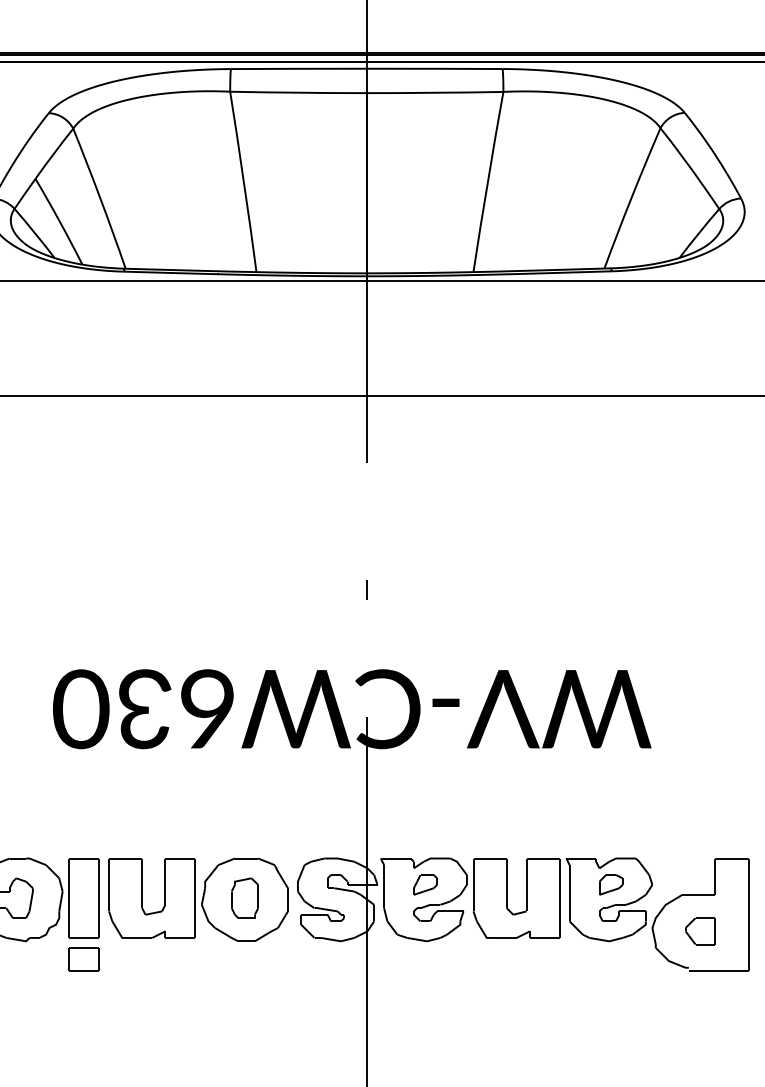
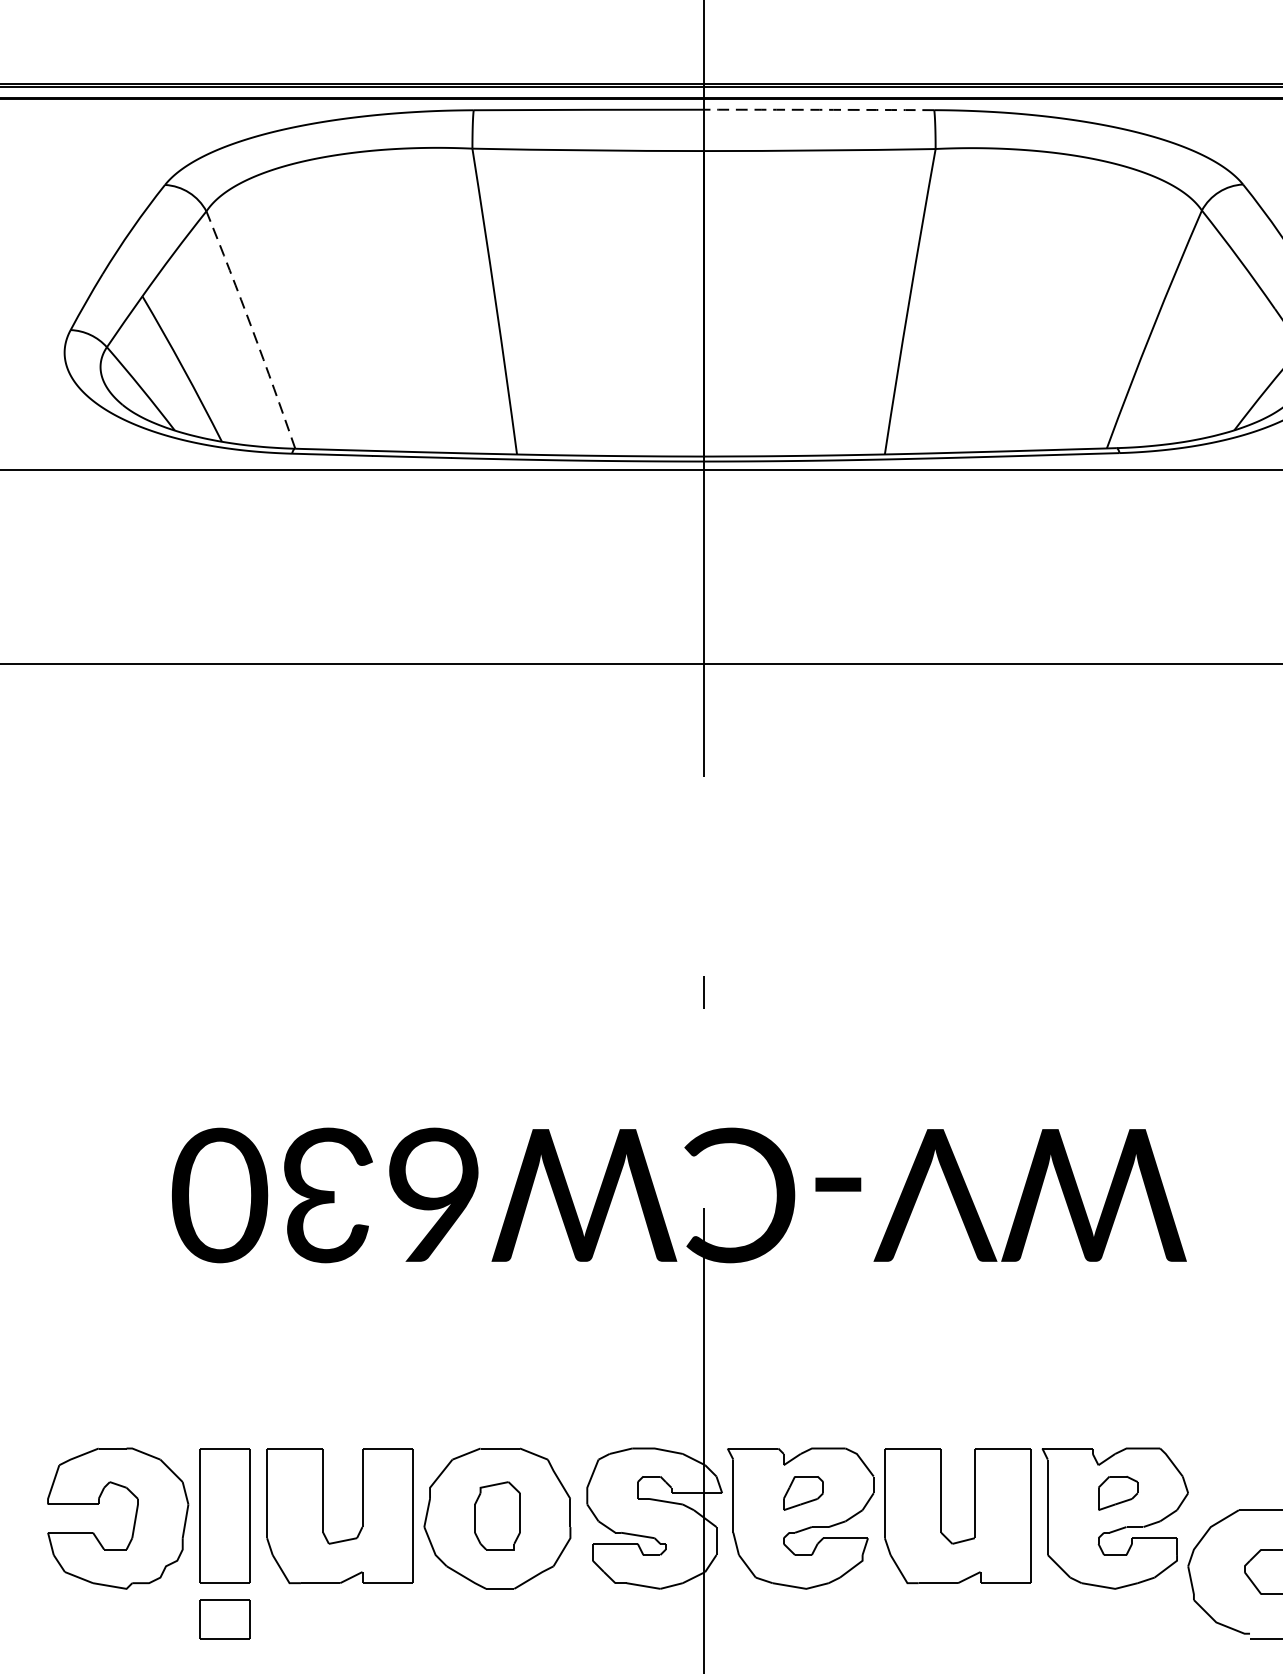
arc: (434, 68) -> (818, 109), solid -> dashed
arc: (100, 198) -> (252, 329), solid -> dashed

